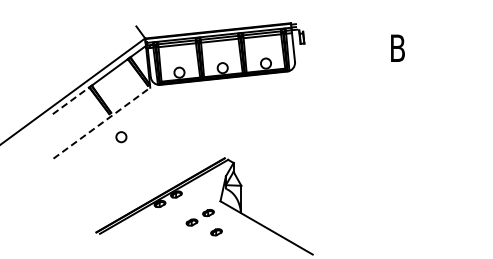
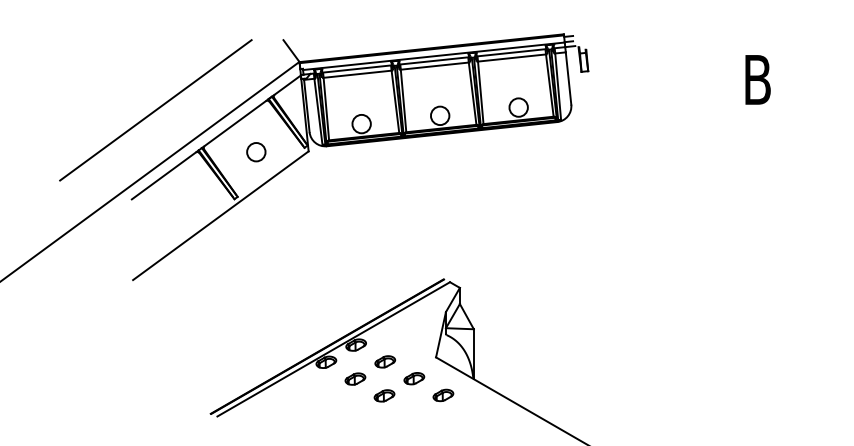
line: (65, 64) -> (154, 109), added
line: (71, 100) -> (165, 174), dashed -> solid
line: (101, 123) -> (220, 216), dashed -> solid
circle: (121, 137) -> (256, 152), moved
part: (183, 208) -> (368, 370), added
part: (216, 232) -> (443, 395), moved

